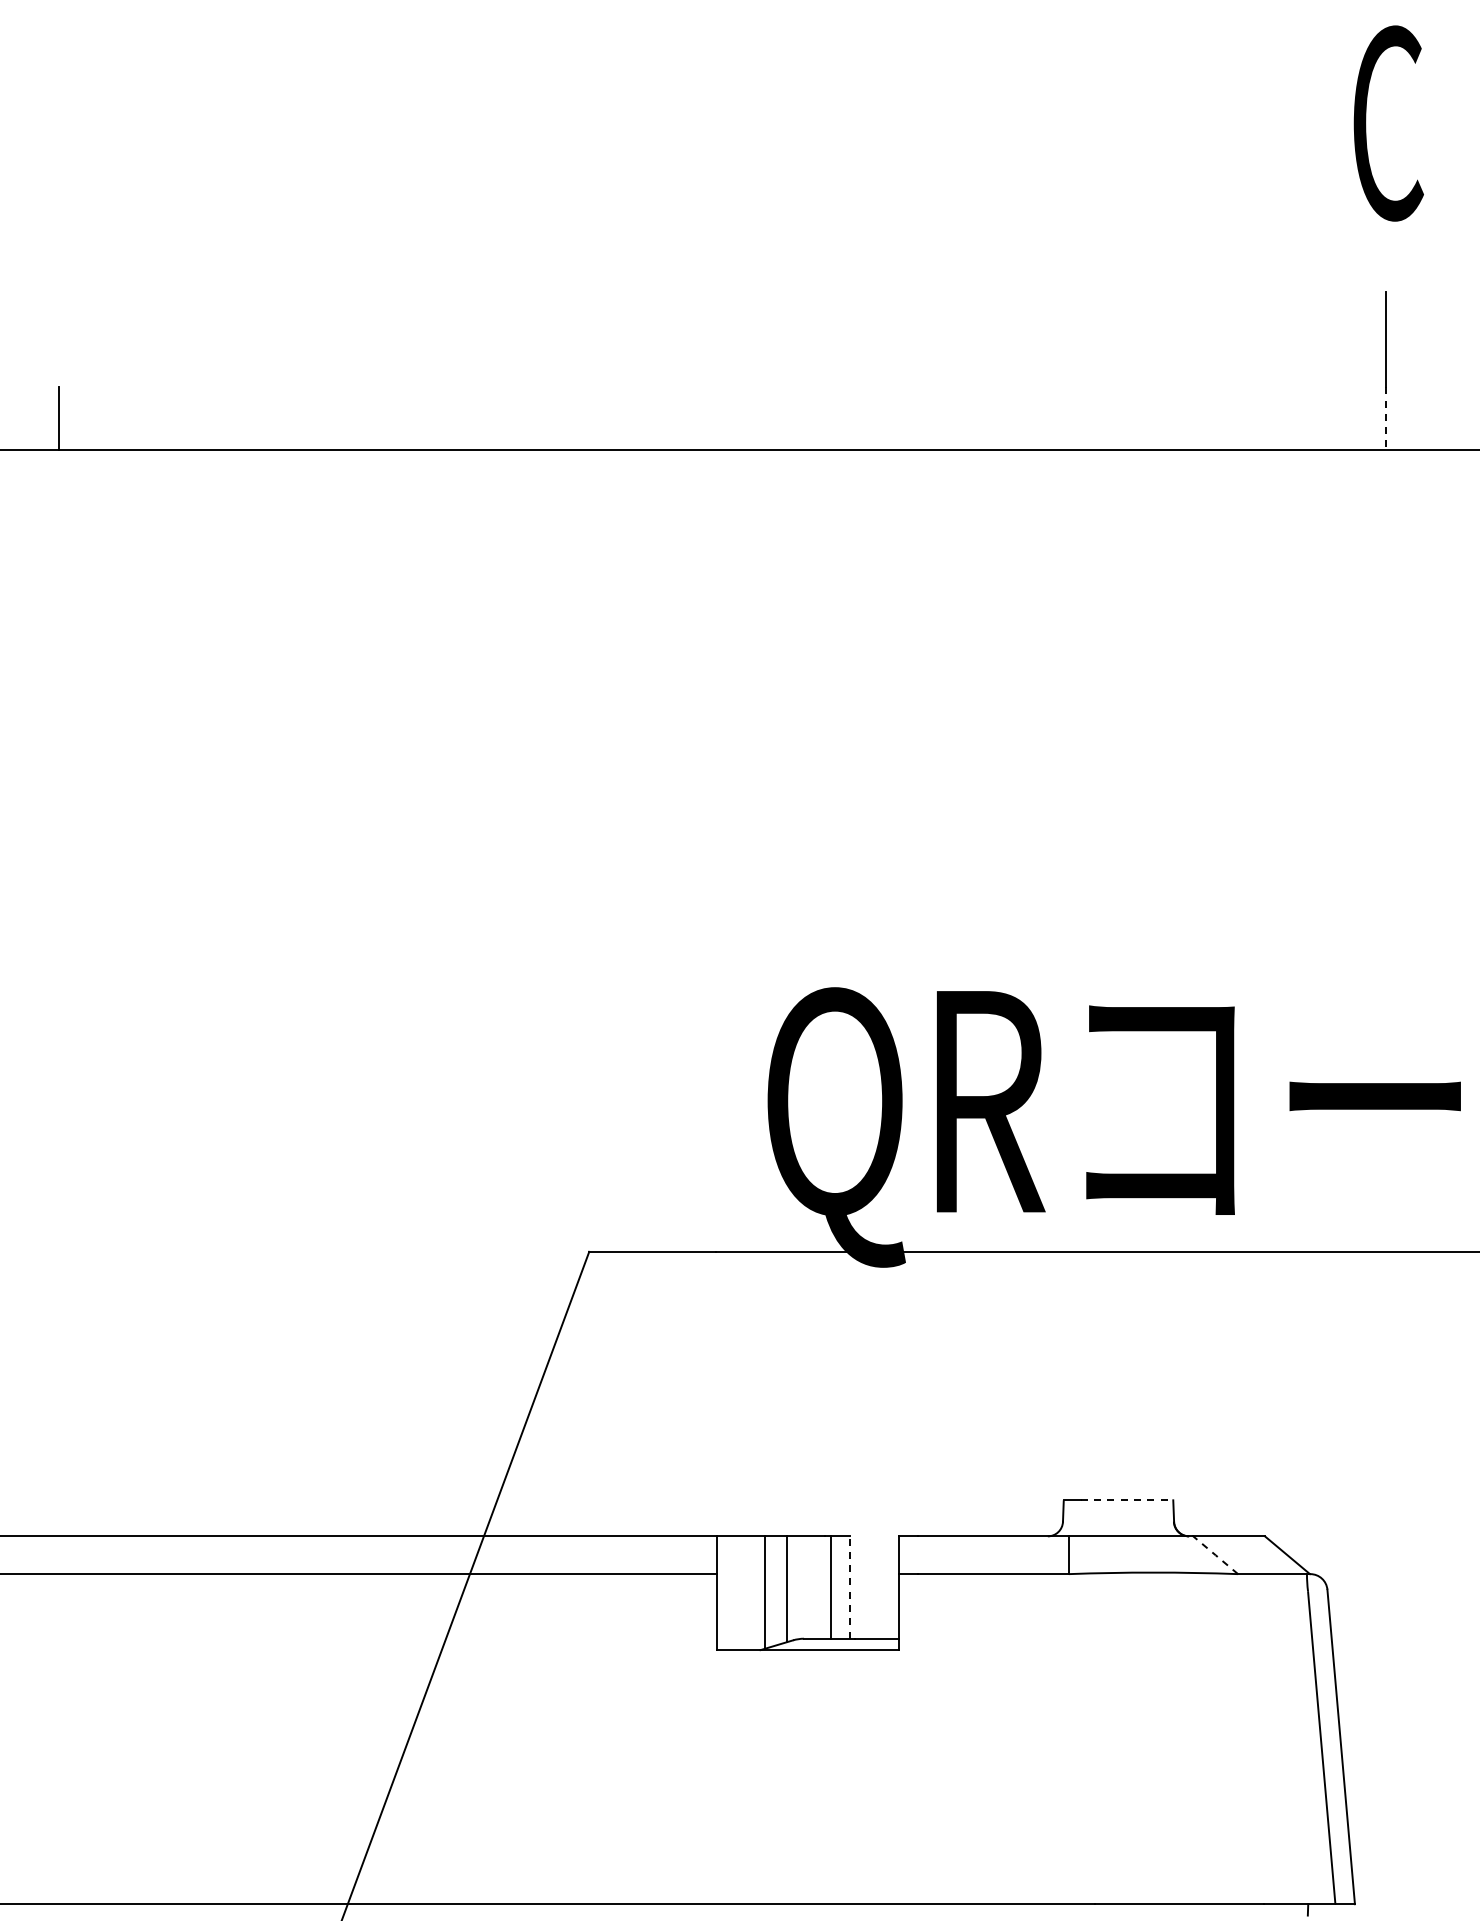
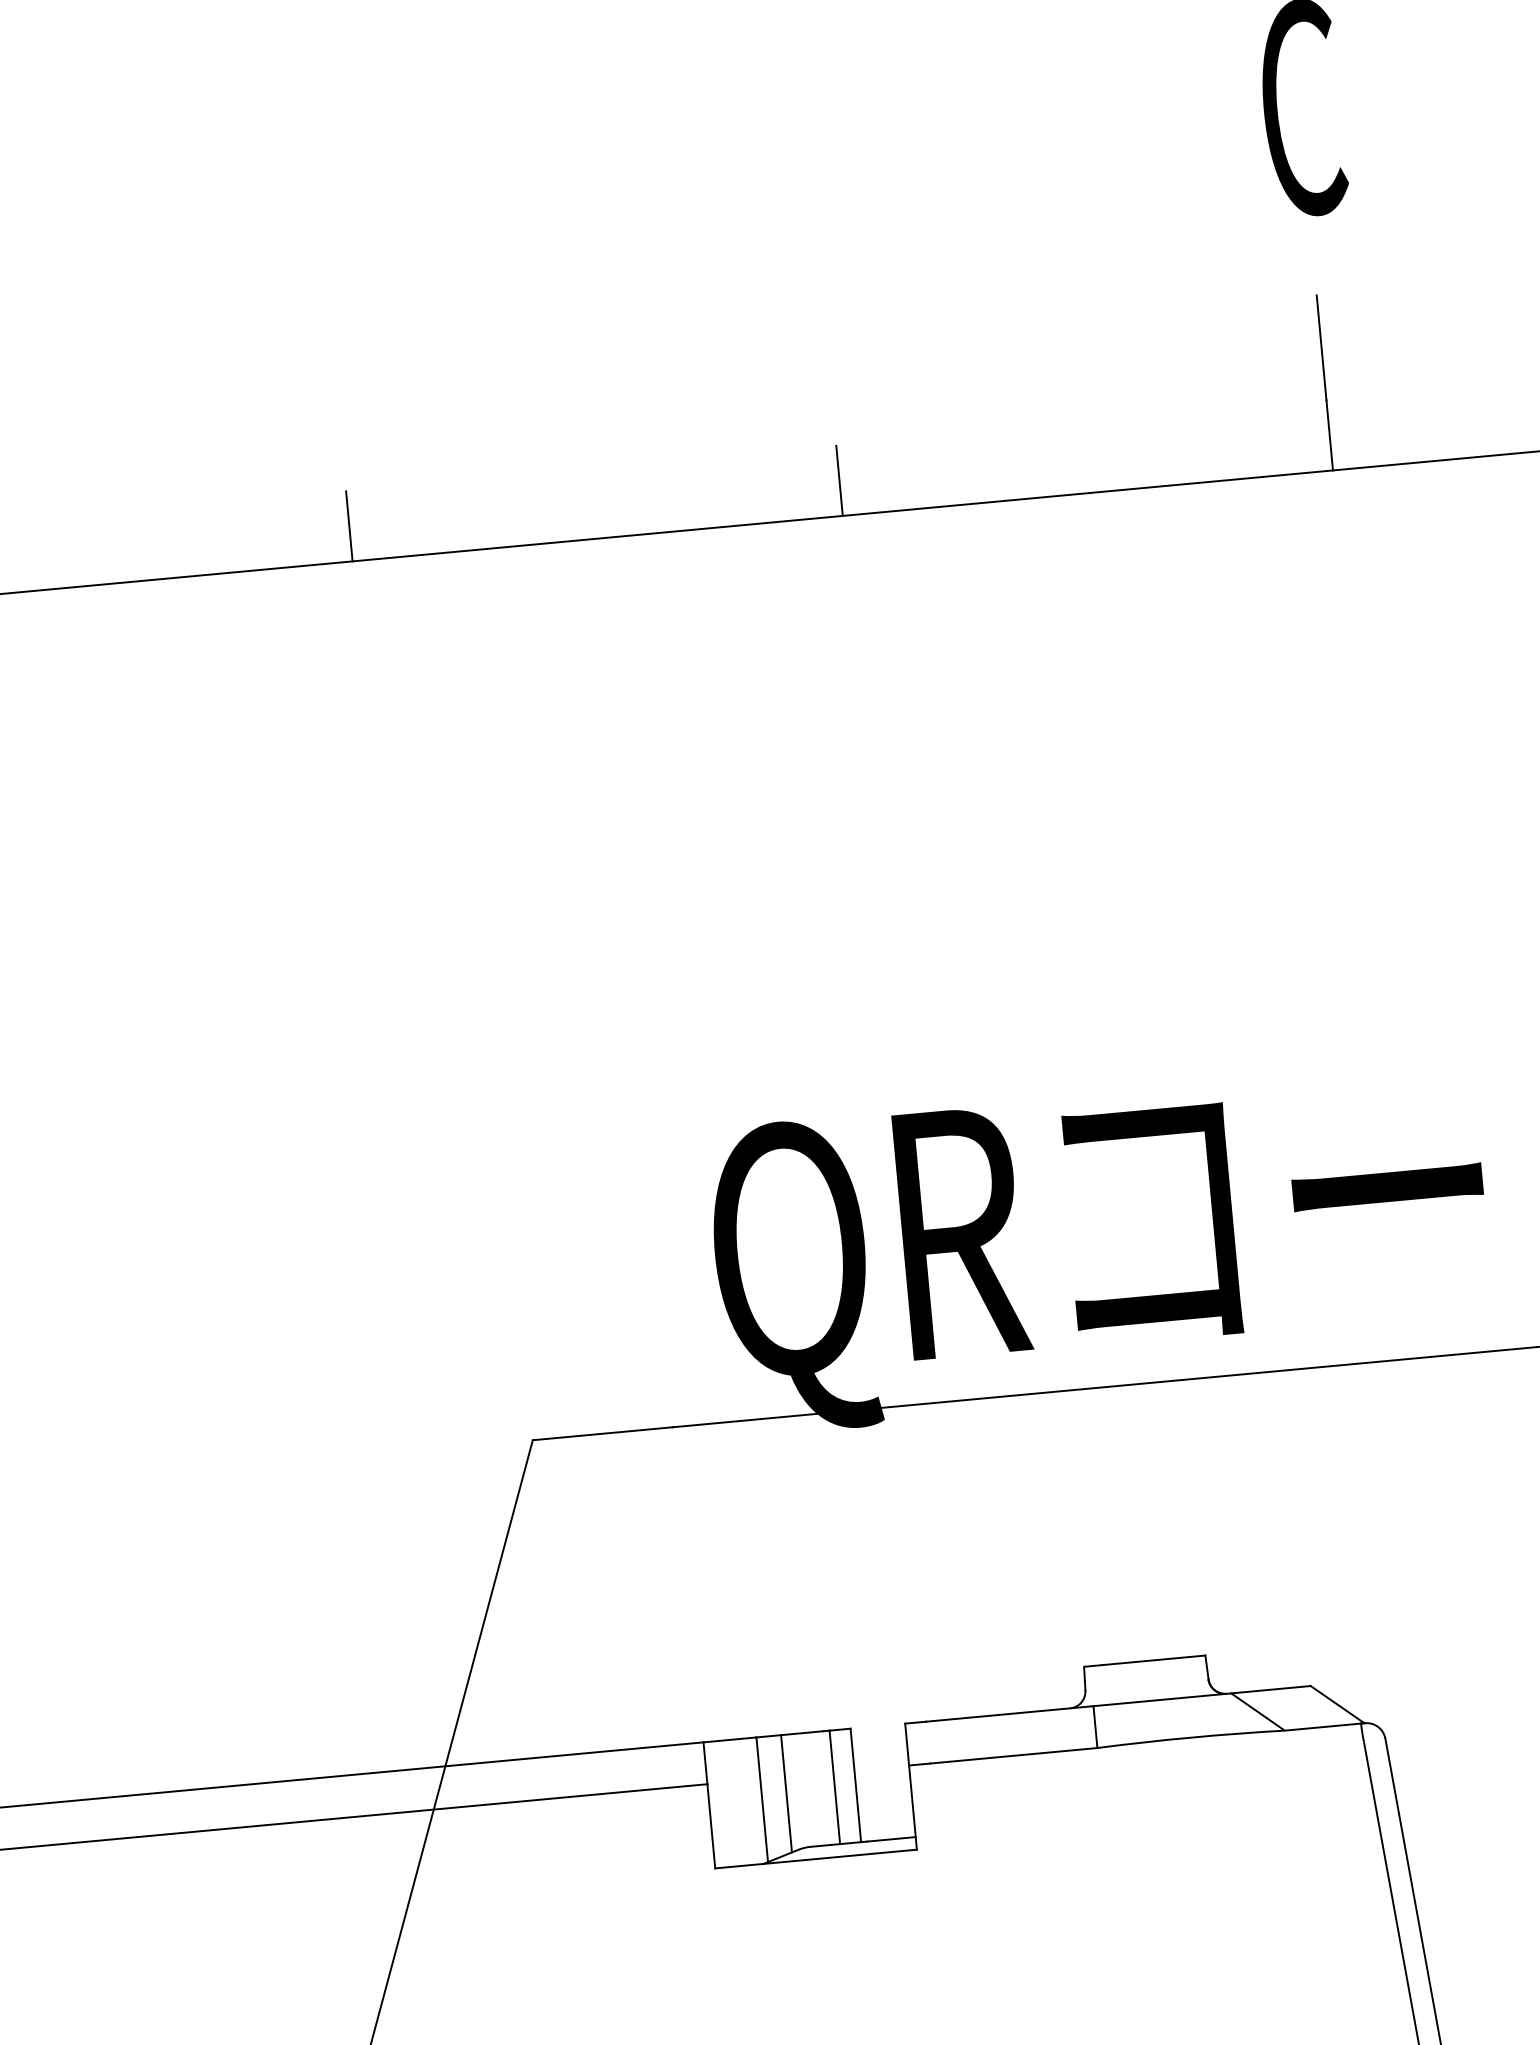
line: (500, 418) -> (348, 526), added
line: (943, 418) -> (839, 480), added
line: (1385, 418) -> (1329, 435), dashed -> solid
line: (1127, 1500) -> (1154, 1660), dashed -> solid
line: (1215, 1555) -> (1257, 1712), dashed -> solid
line: (849, 1587) -> (855, 1785), dashed -> solid

